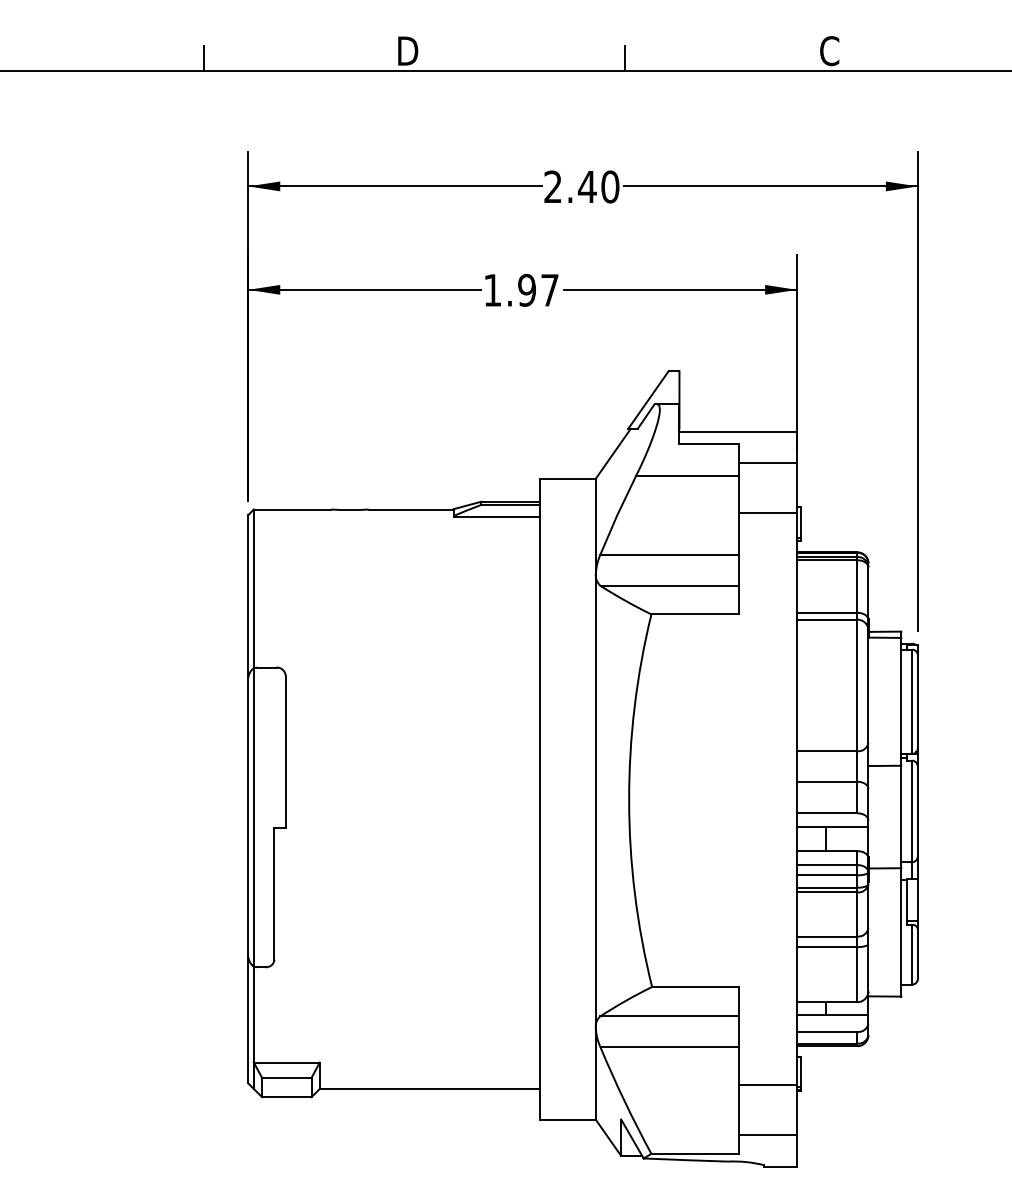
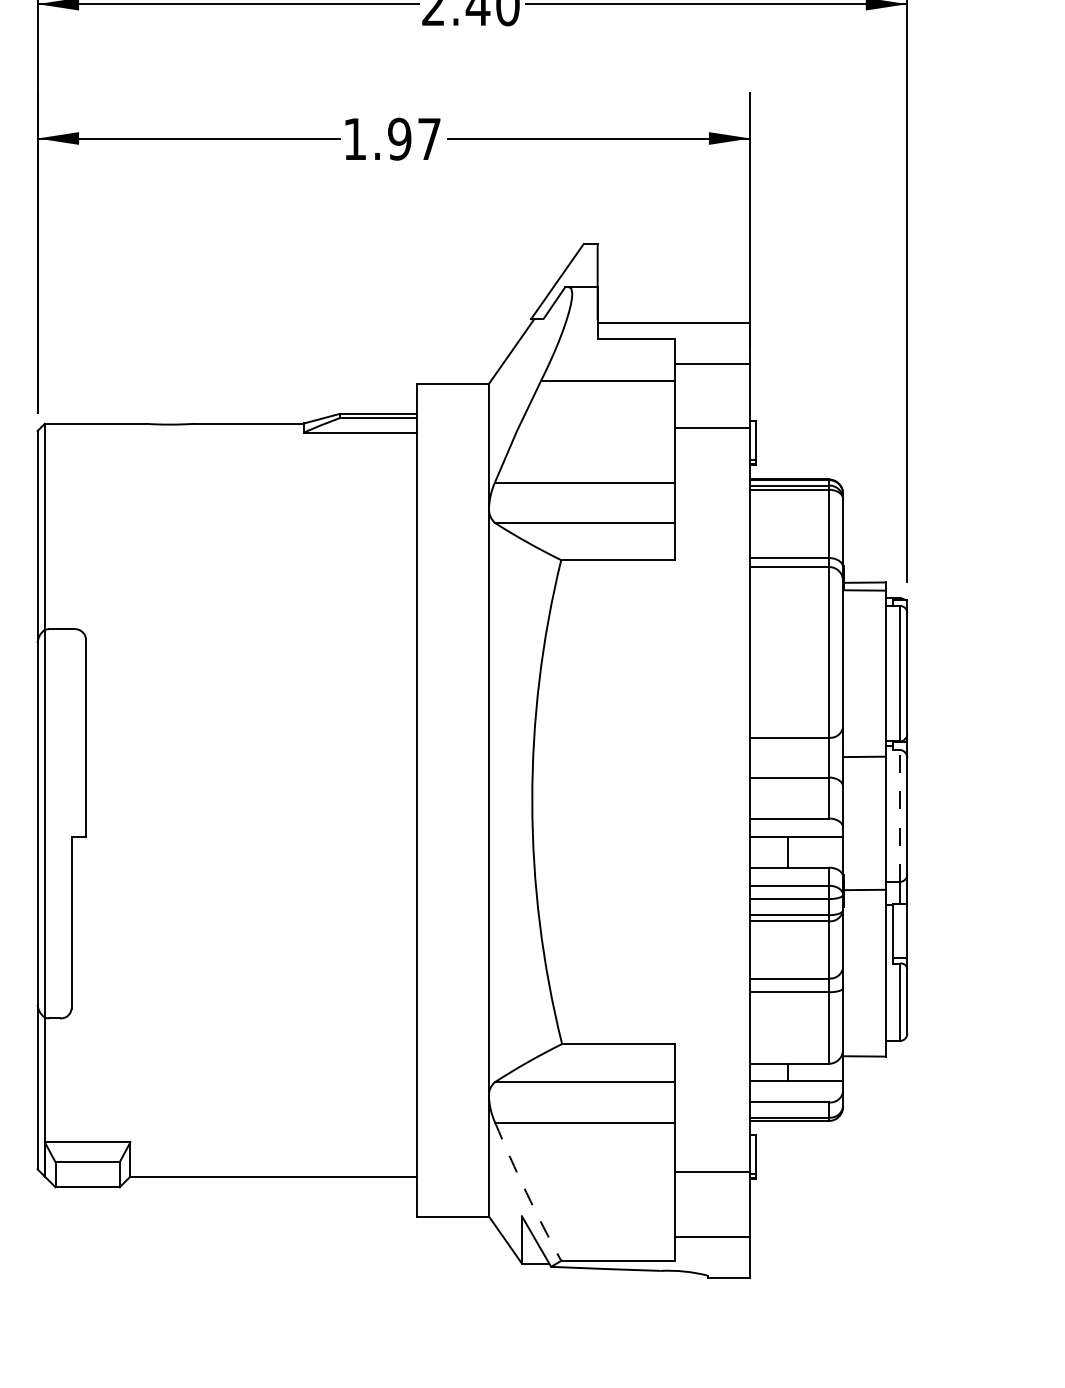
line: (912, 811) -> (900, 816), solid -> dashed
arc: (624, 1101) -> (526, 1192), solid -> dashed

